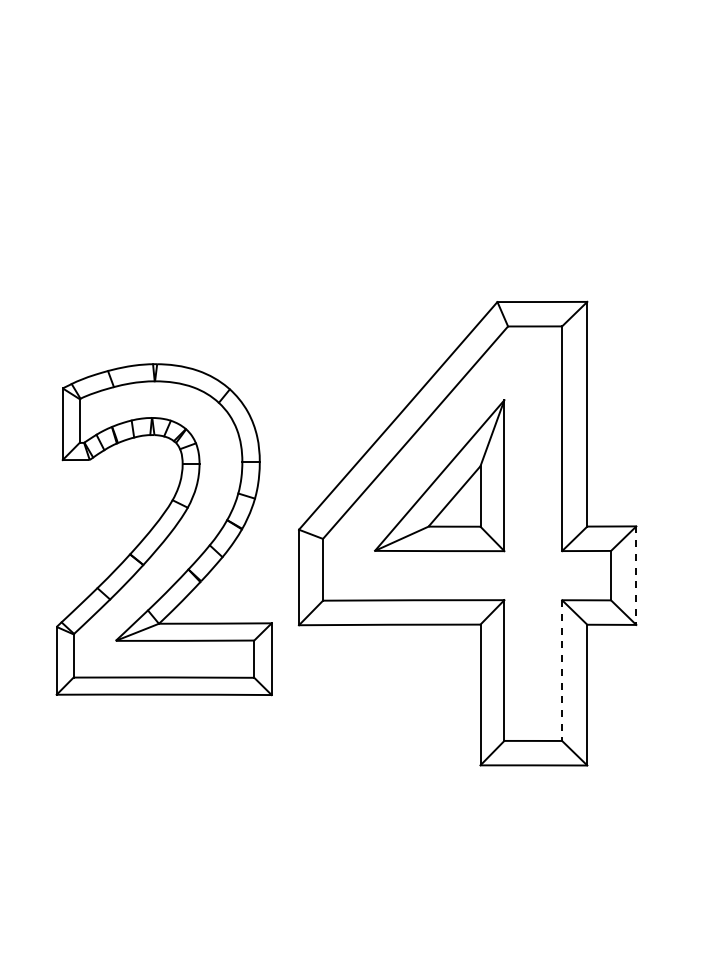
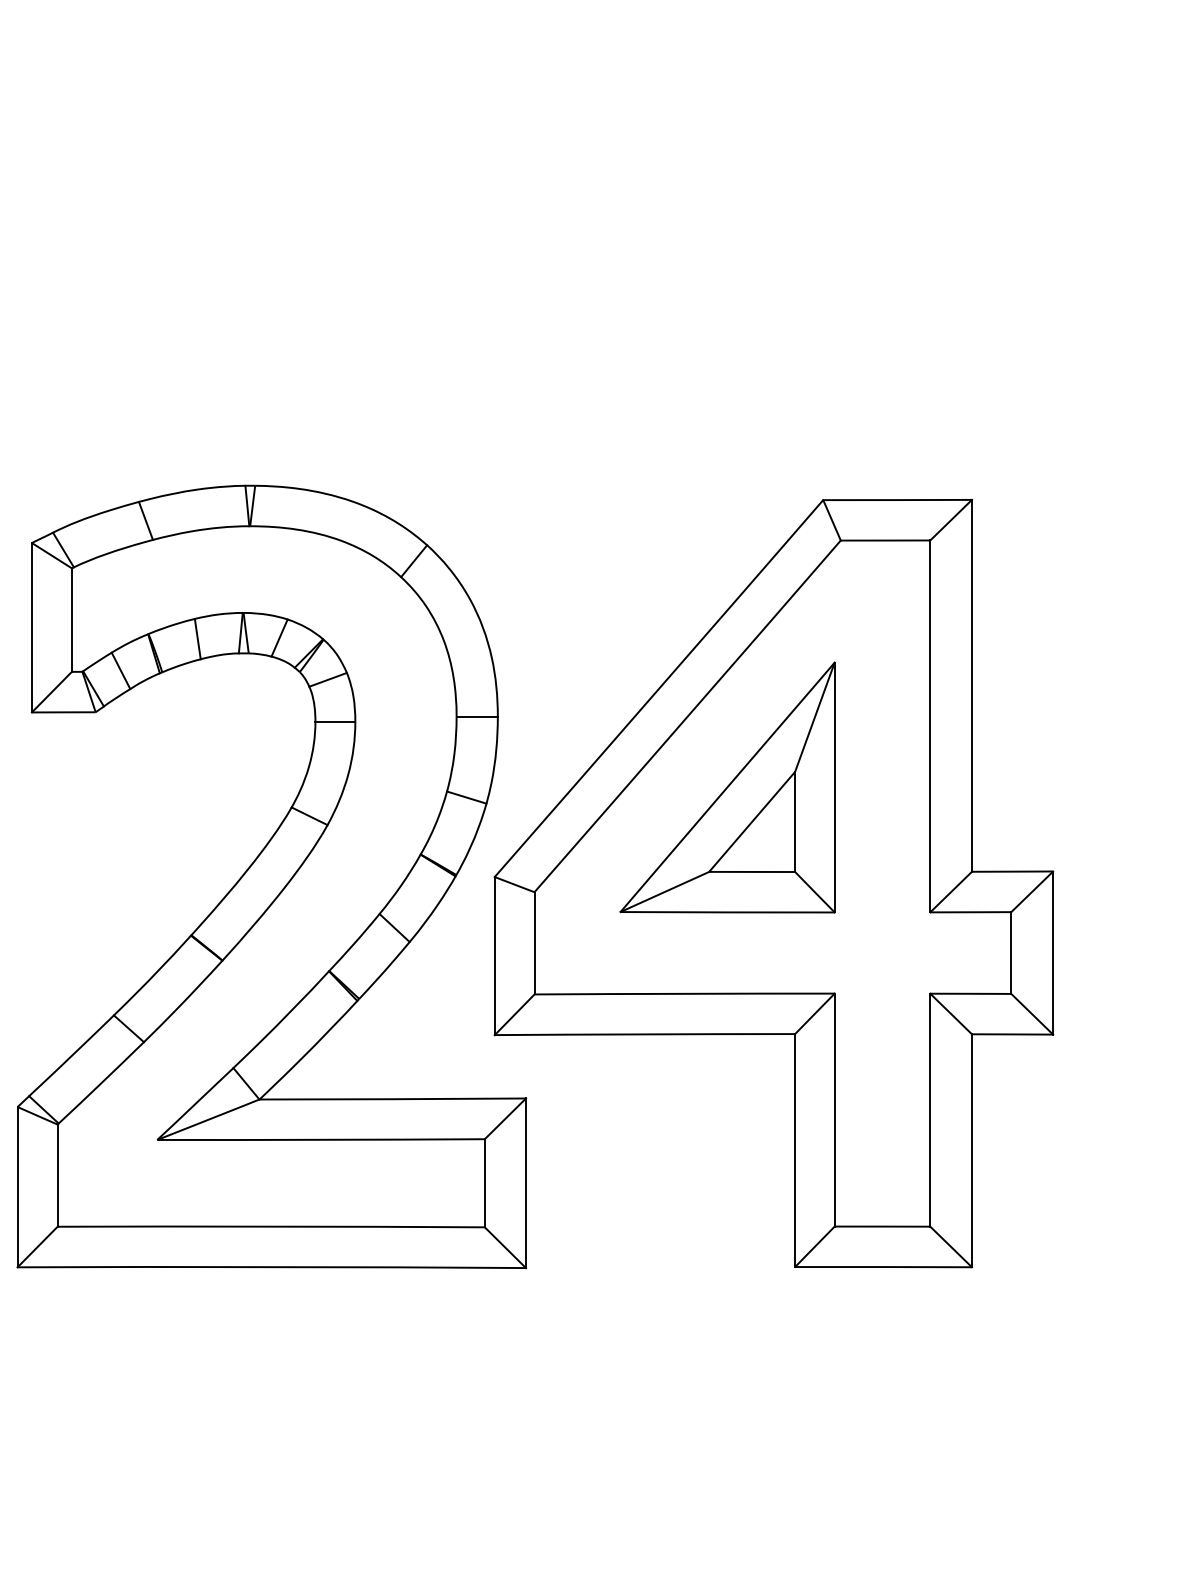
part: (163, 529) -> (270, 876), size x1.43
line: (636, 576) -> (1053, 954), dashed -> solid
line: (562, 671) -> (930, 1111), dashed -> solid

